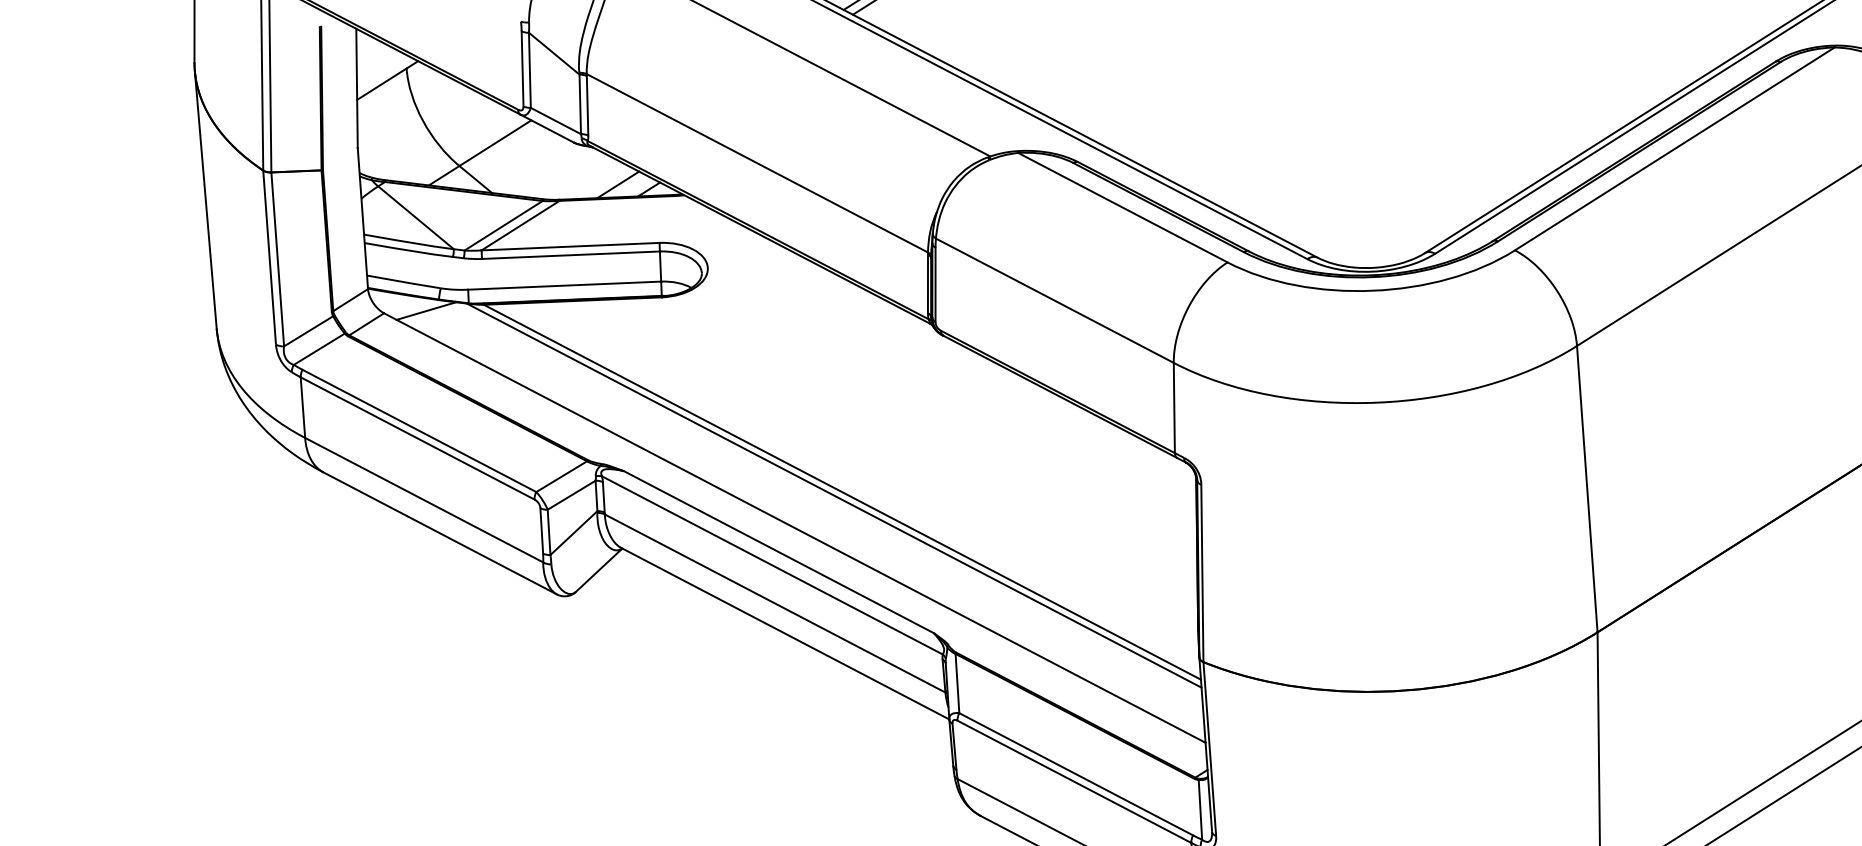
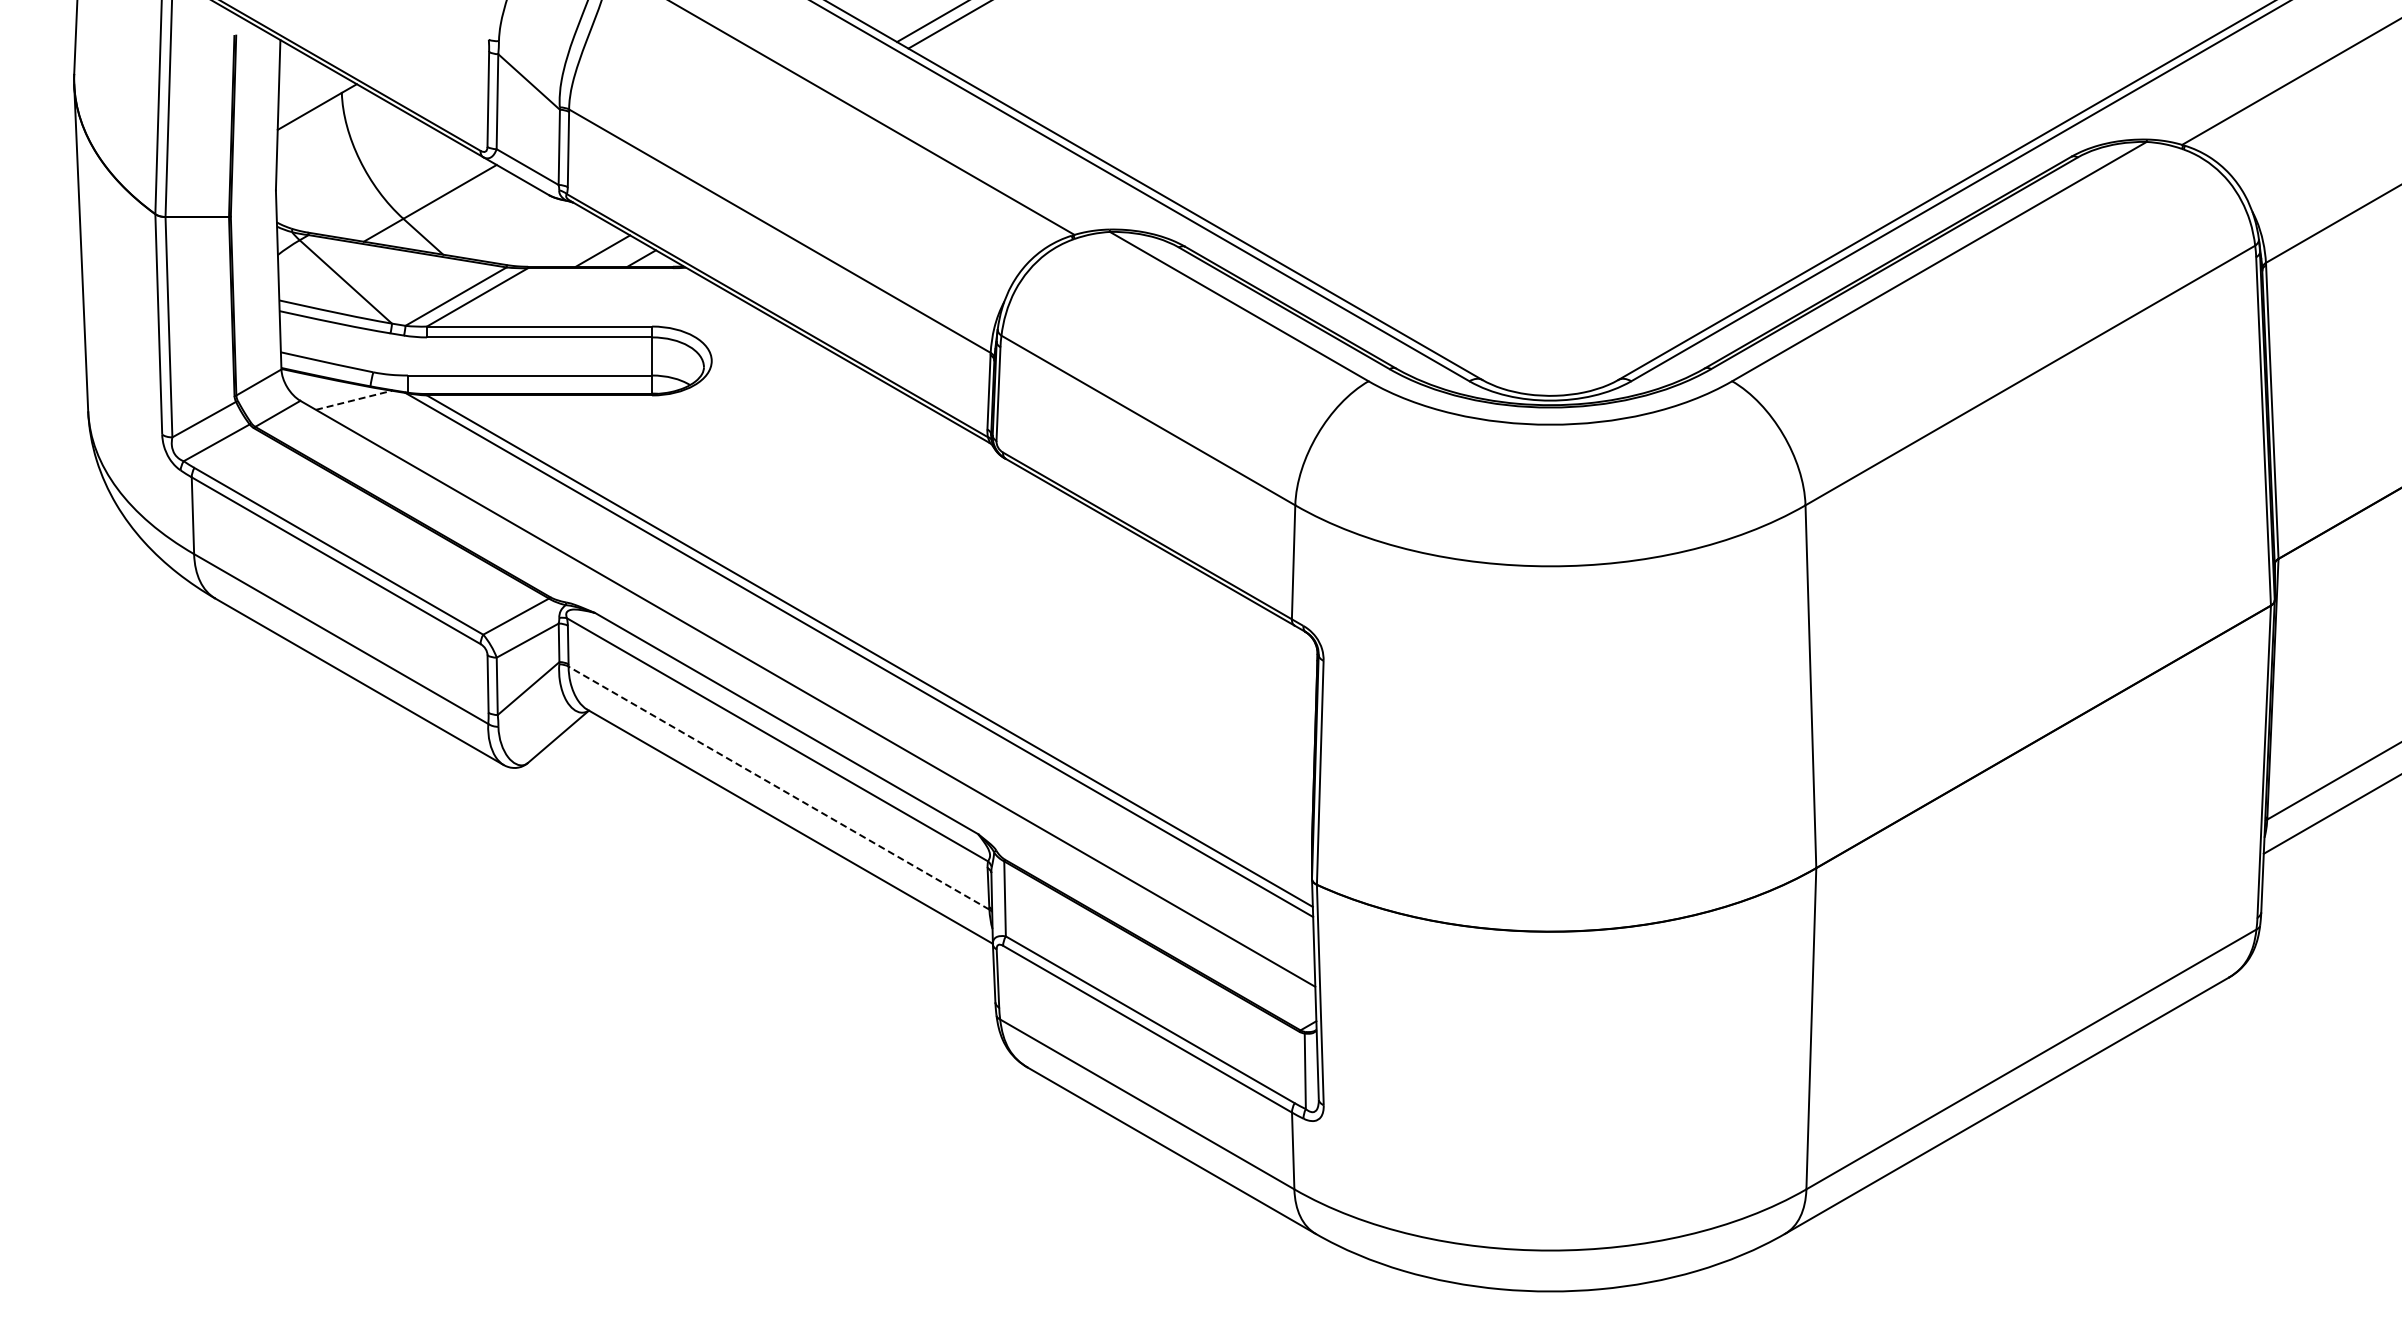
line: (426, 311) -> (354, 400), solid -> dashed
line: (775, 603) -> (779, 788), solid -> dashed

